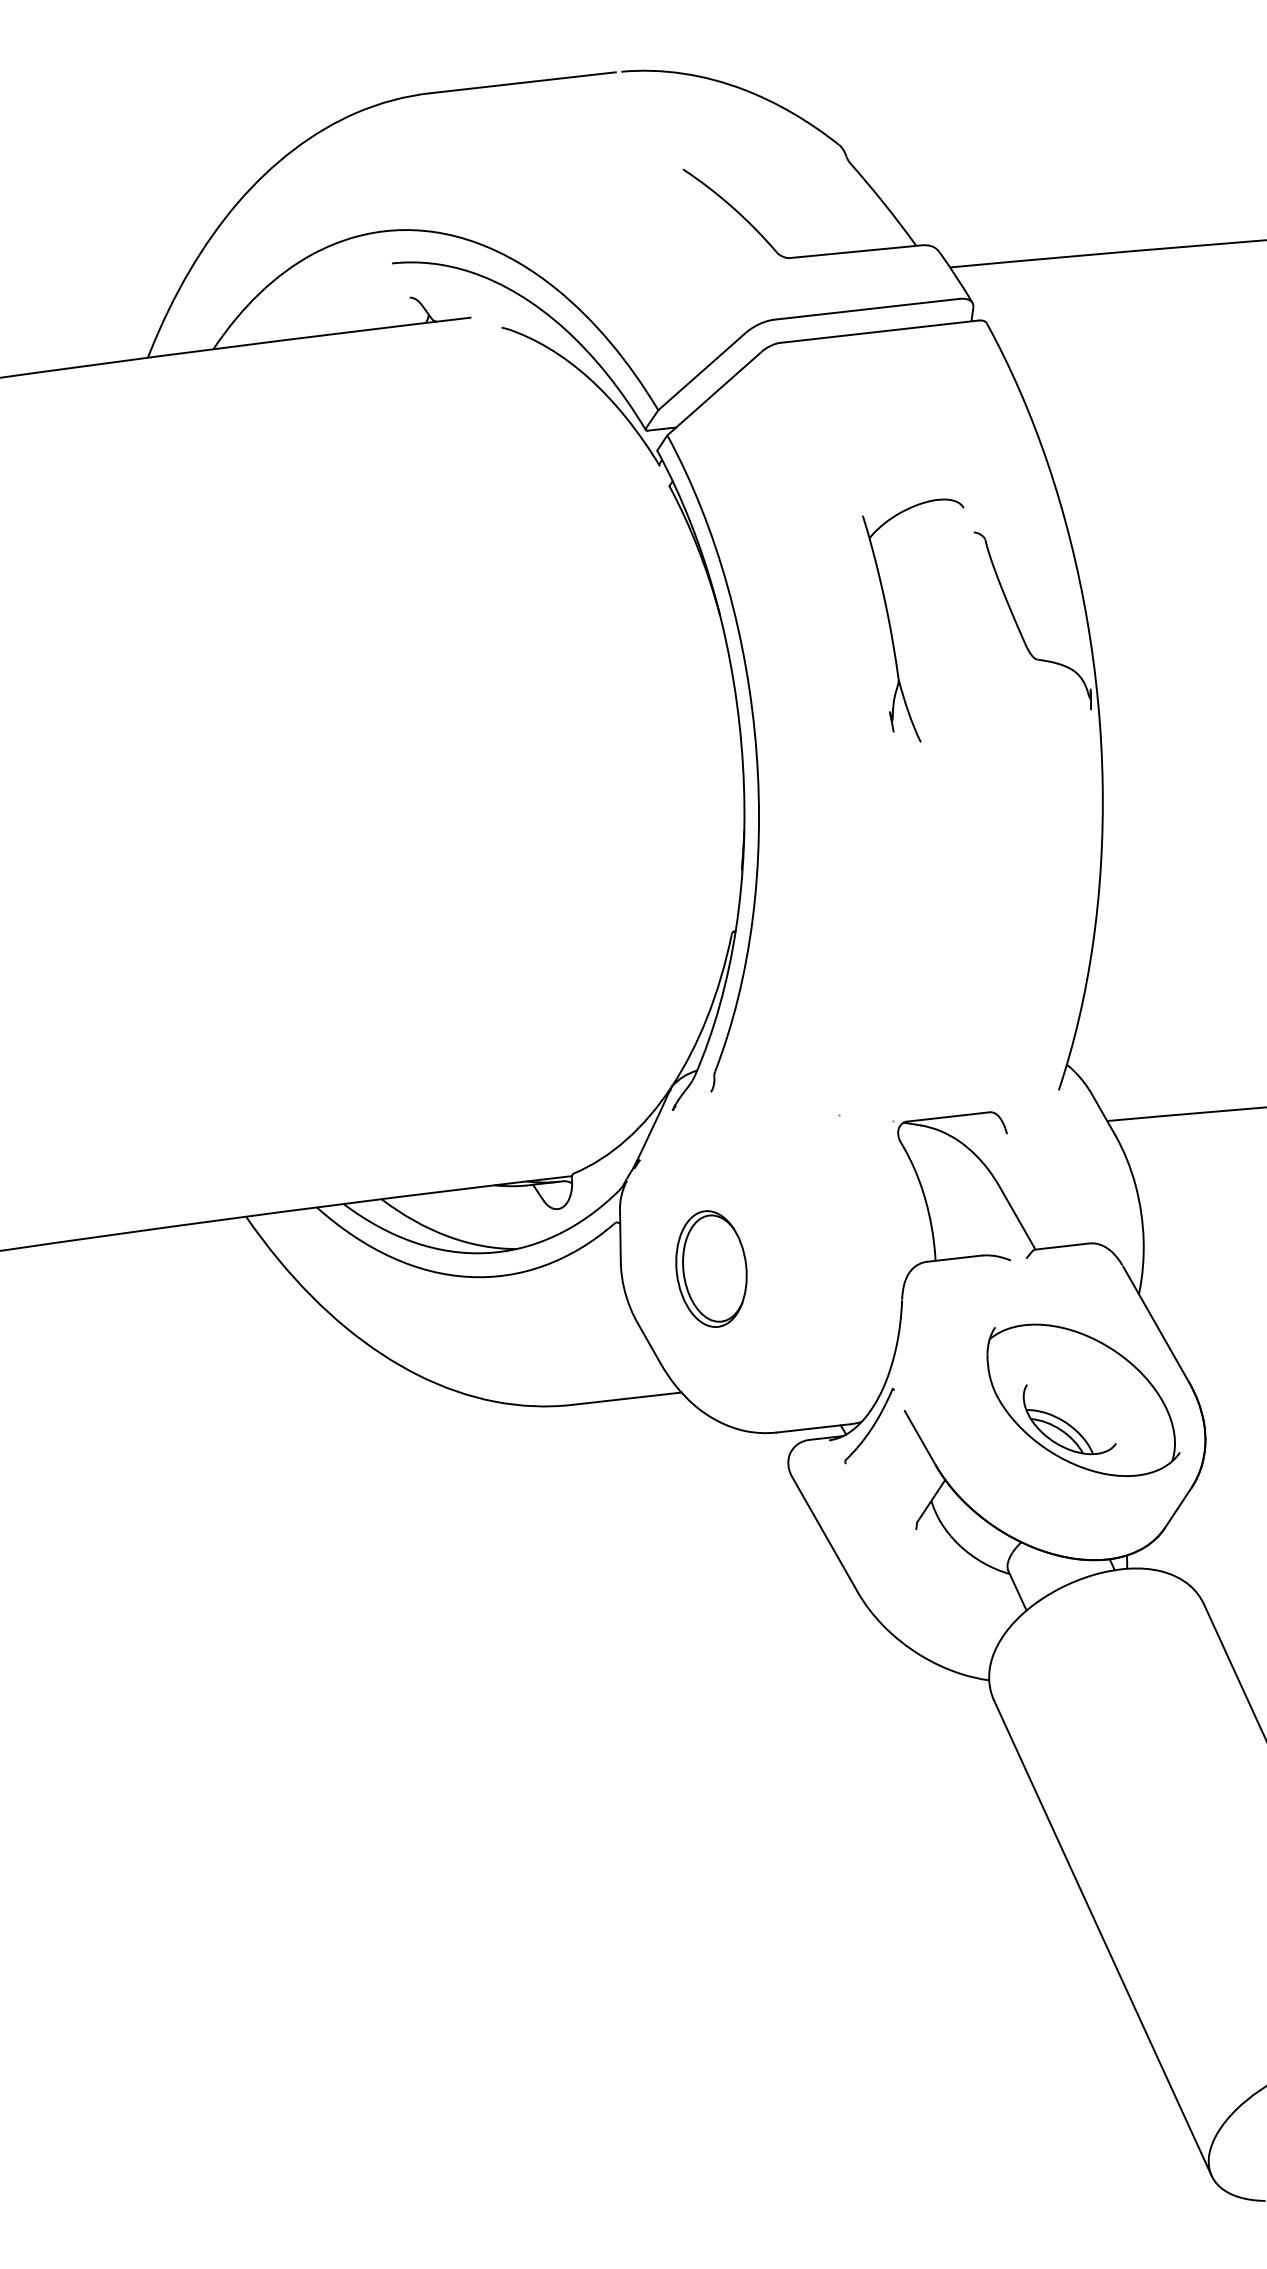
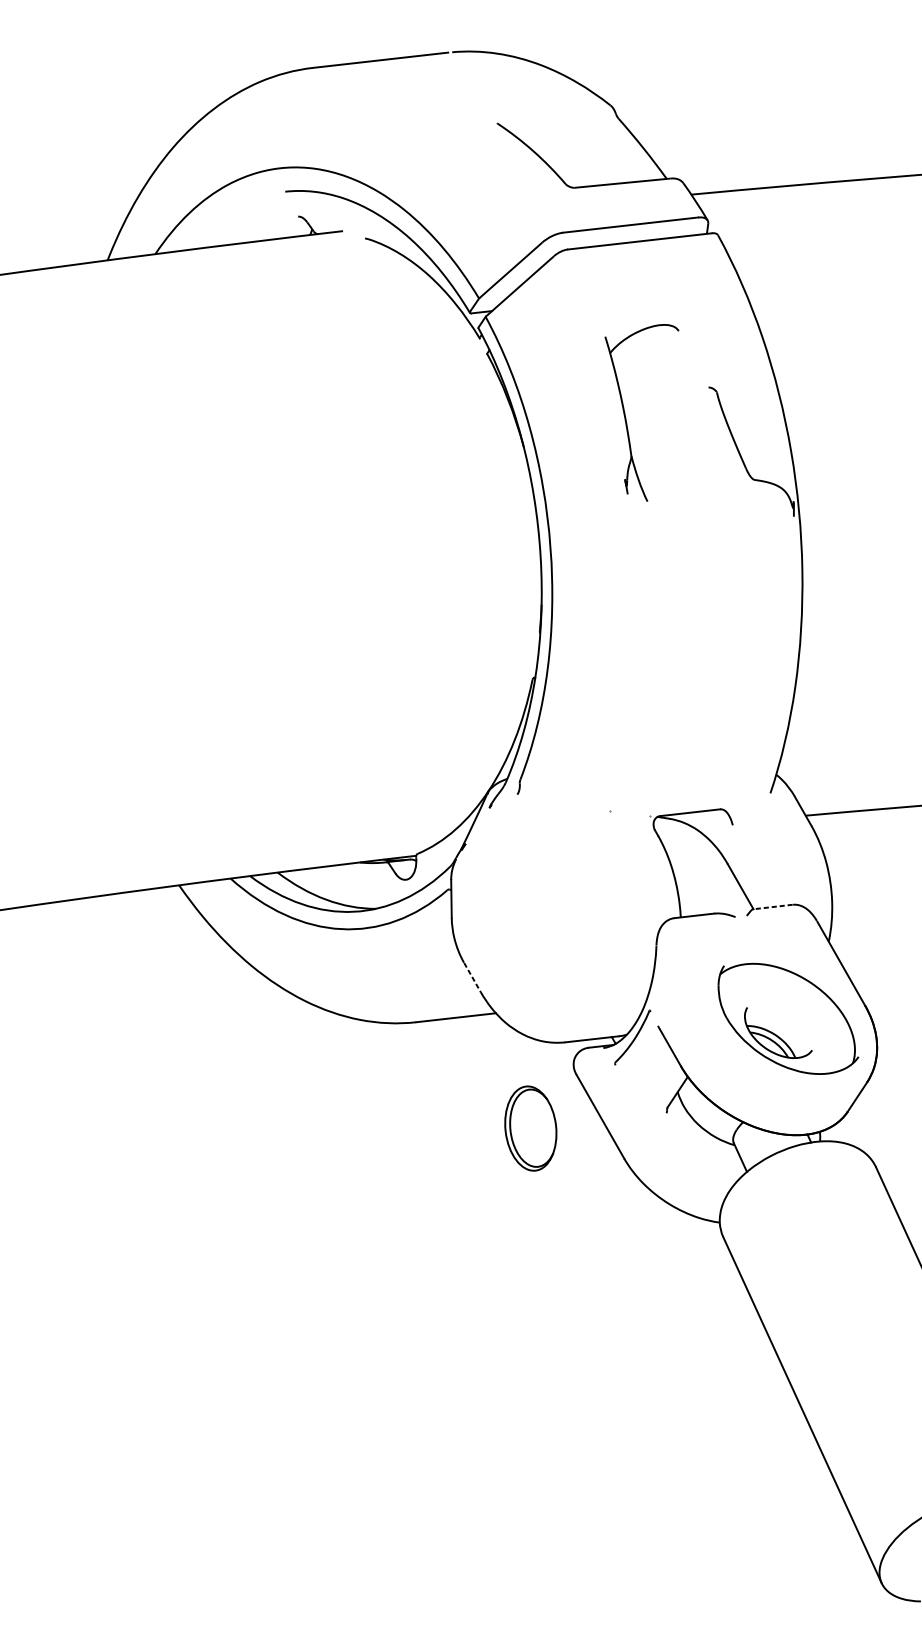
part: (890, 622) -> (625, 414), moved
line: (1061, 1246) -> (772, 906), solid -> dashed
part: (711, 1268) -> (530, 1128), moved
line: (649, 1343) -> (472, 977), solid -> dashed

